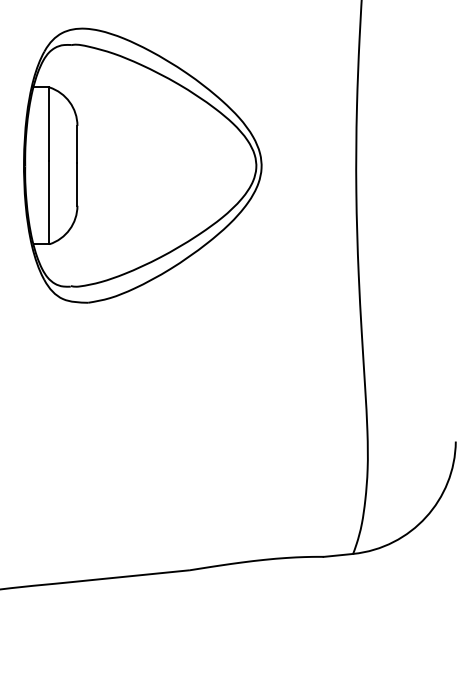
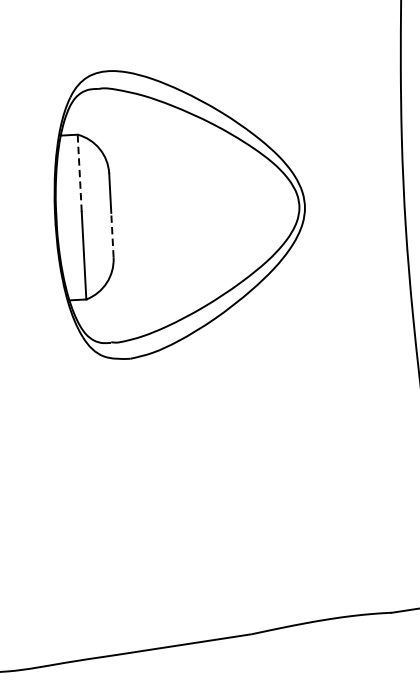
line: (49, 124) -> (79, 173), solid -> dashed
line: (77, 184) -> (112, 235), solid -> dashed

